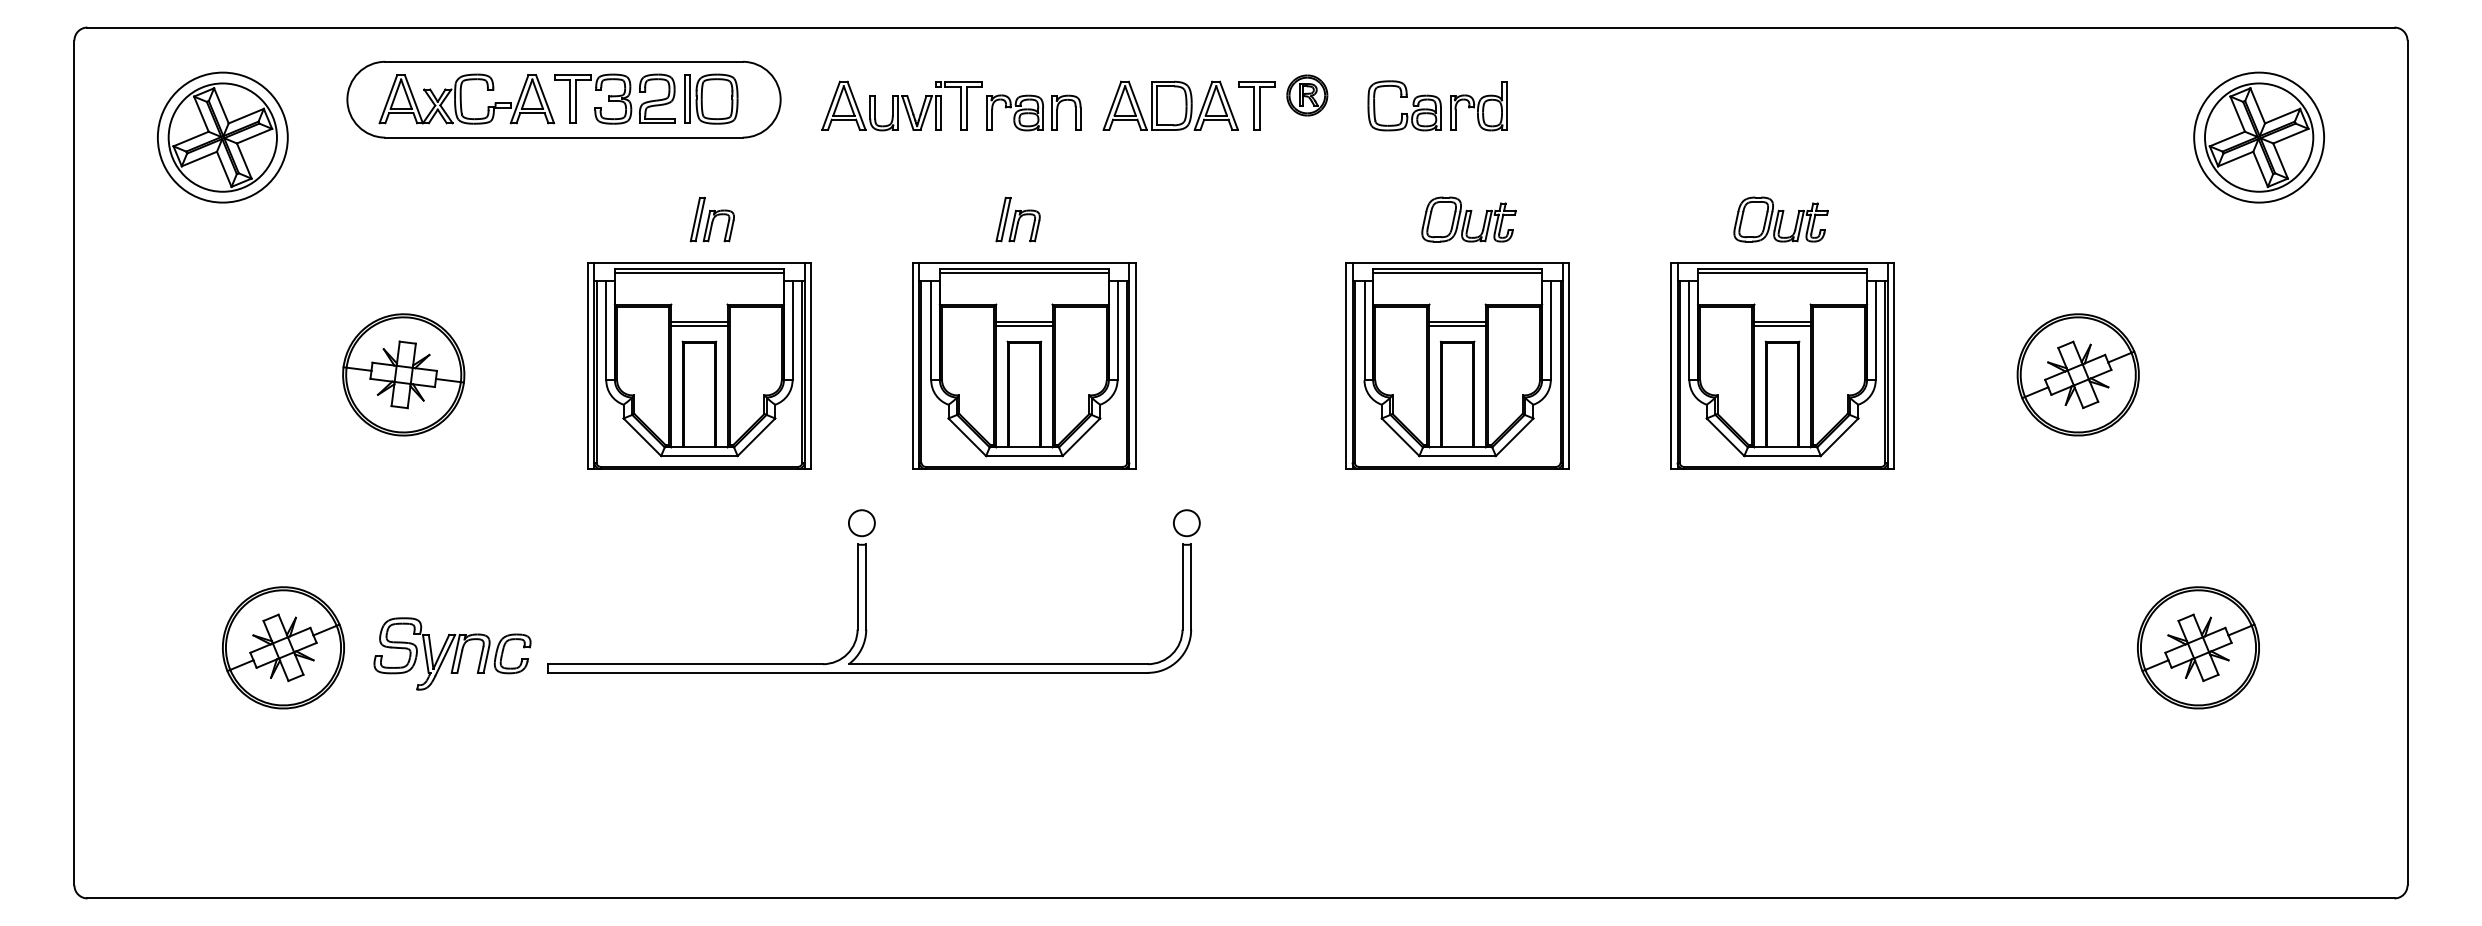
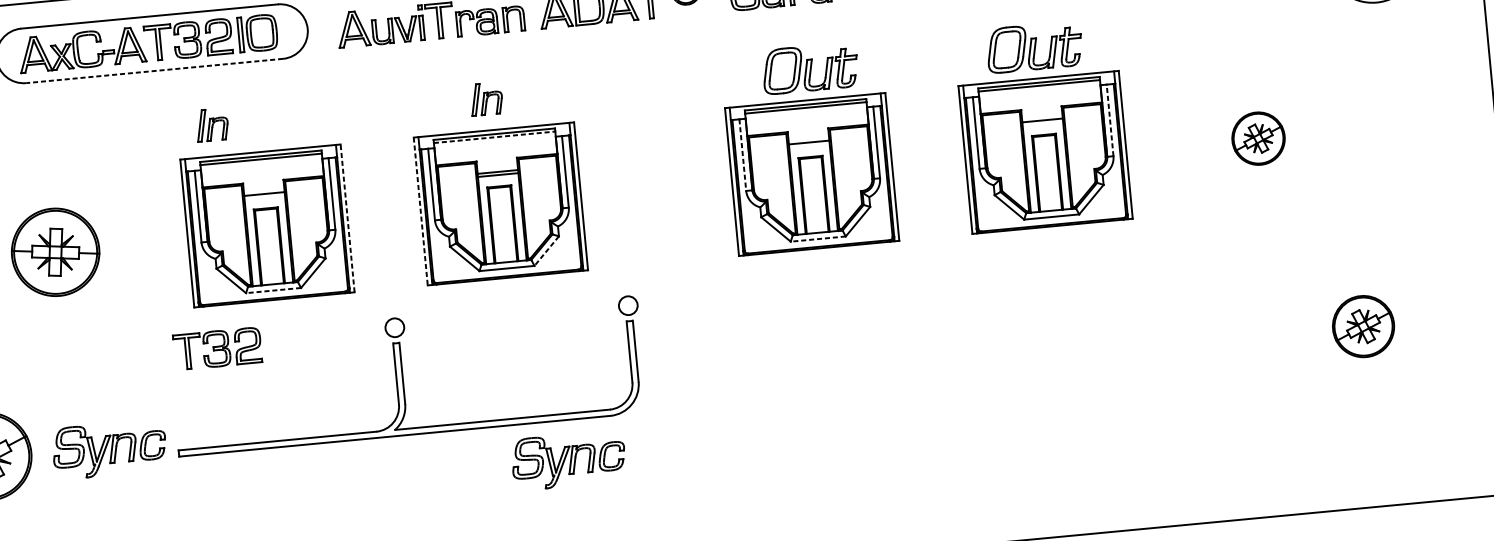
line: (564, 137) -> (155, 70), solid -> dashed
part: (711, 219) -> (211, 124), moved
part: (1468, 219) -> (810, 68), size x1.4
part: (1780, 219) -> (1034, 47), size x1.4
line: (1024, 273) -> (494, 137), solid -> dashed
line: (699, 326) -> (264, 197), removed
line: (1457, 326) -> (809, 146), removed
line: (1782, 326) -> (1042, 123), removed
line: (1364, 330) -> (742, 155), solid -> dashed
line: (1875, 330) -> (1109, 120), solid -> dashed
line: (811, 366) -> (348, 218), solid -> dashed
line: (912, 366) -> (420, 211), solid -> dashed
part: (2077, 374) -> (1258, 138), size x0.6
line: (1081, 437) -> (546, 251), solid -> dashed
line: (698, 456) -> (272, 290), solid -> dashed
line: (1457, 456) -> (818, 239), solid -> dashed
part: (614, 528) -> (217, 348), added
part: (2198, 647) -> (1363, 326), size x0.7
part: (1084, 728) -> (568, 460), added

